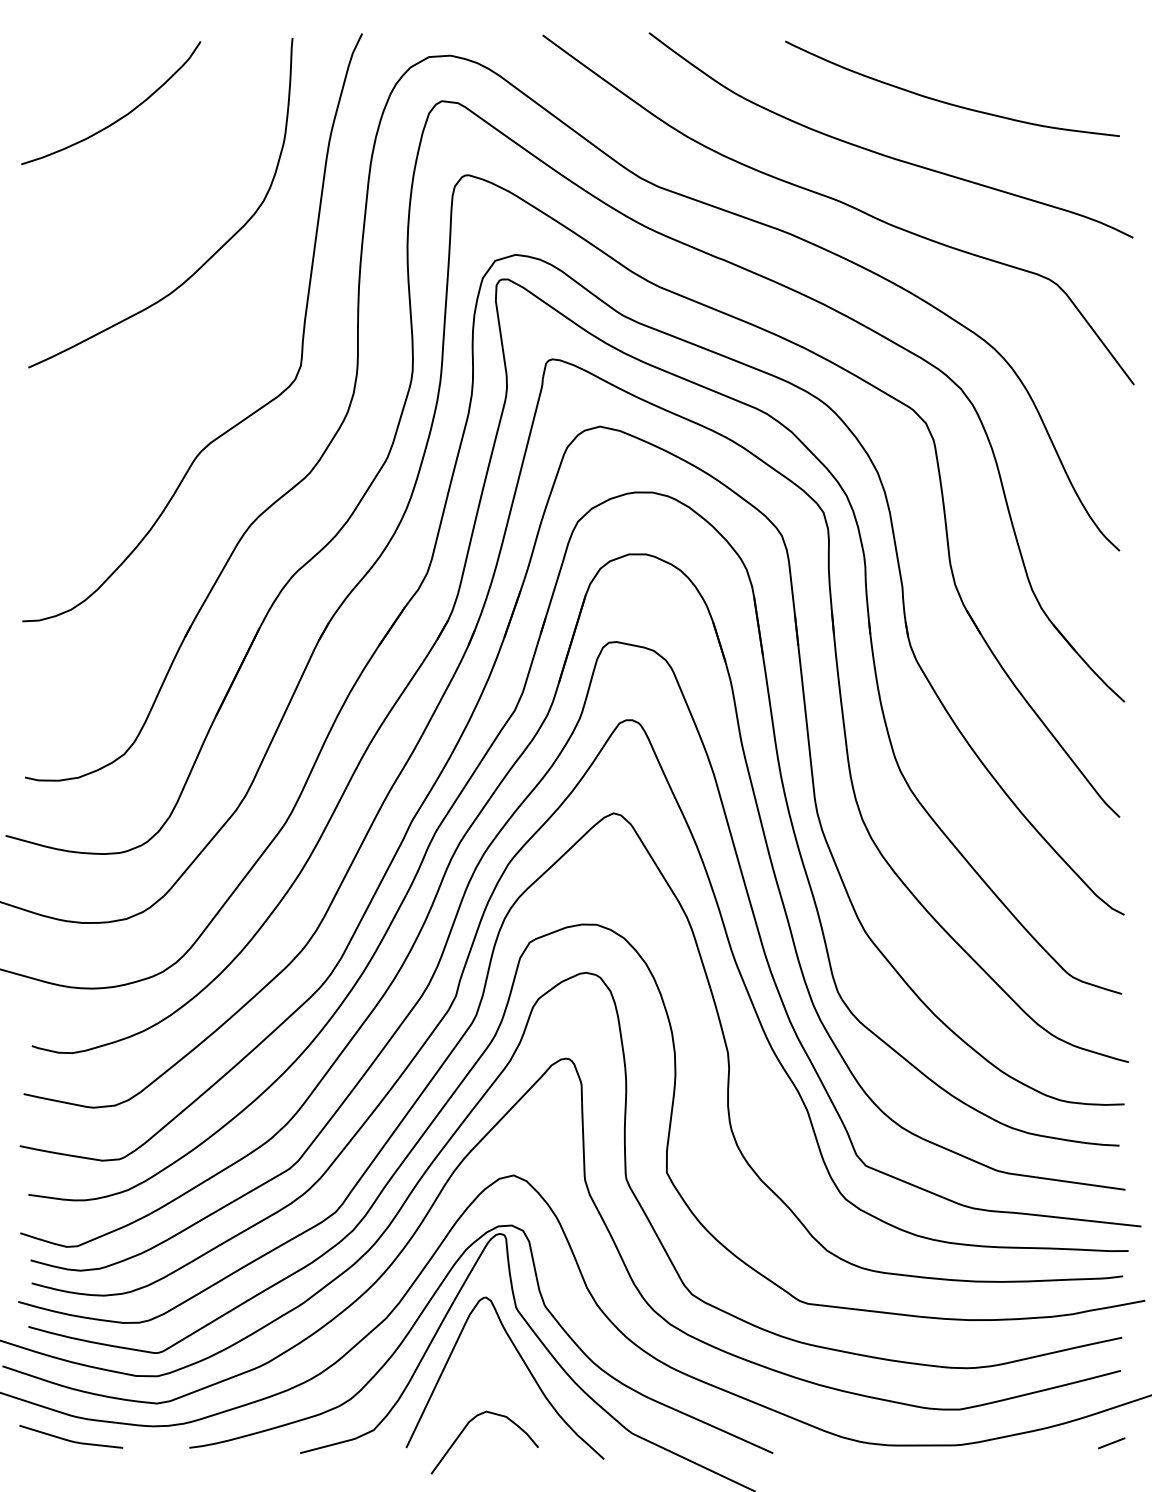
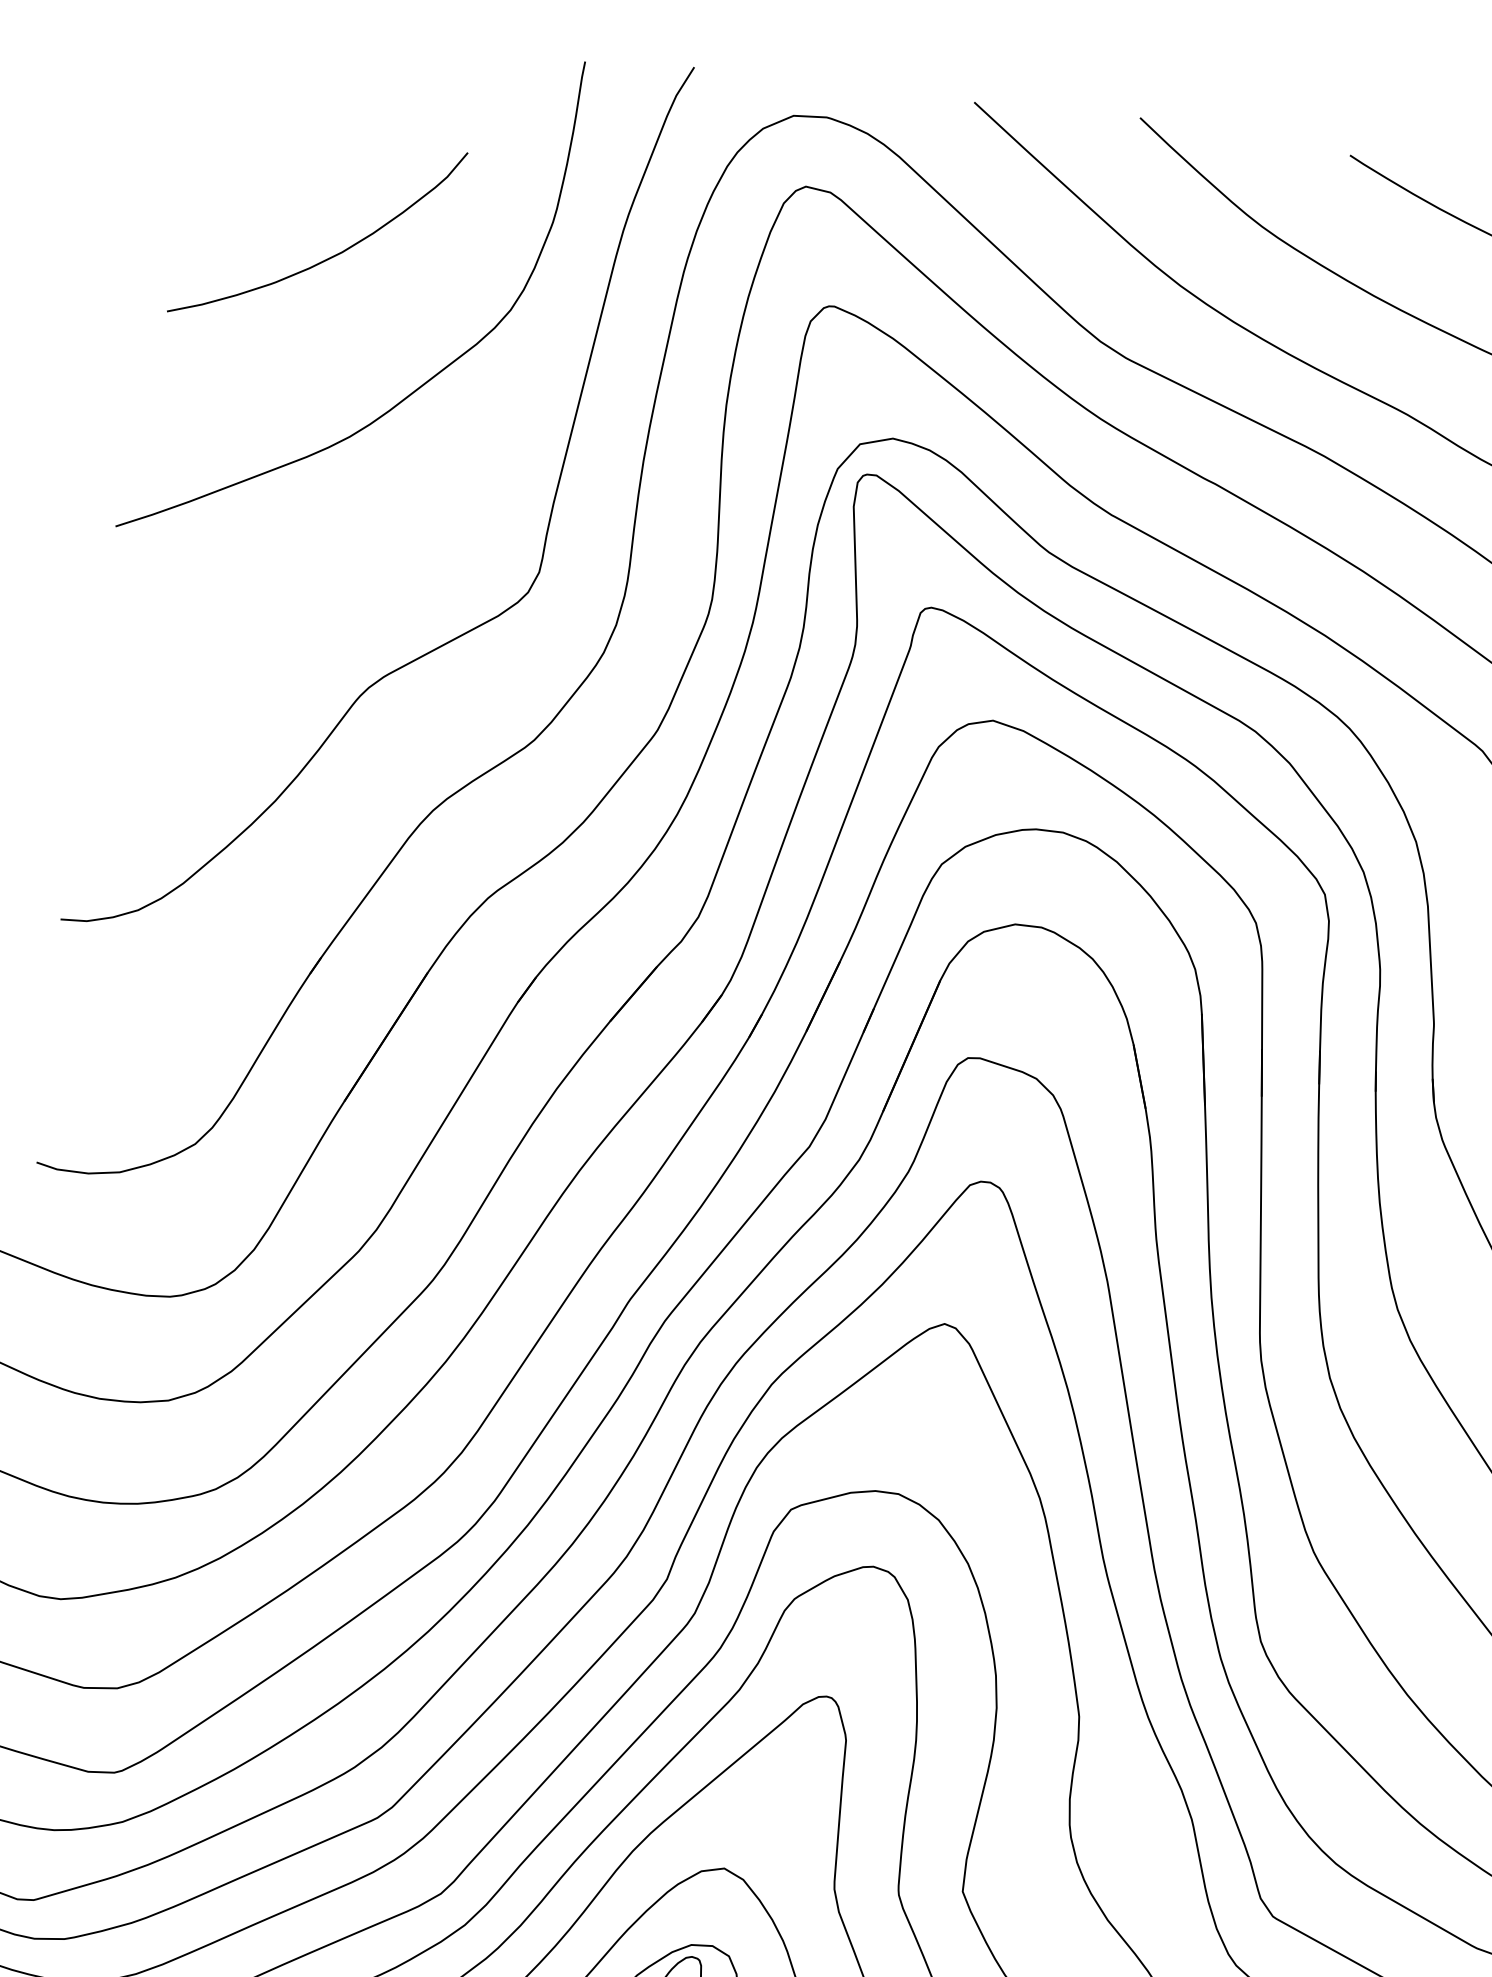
curve: (120, 117) -> (329, 256), moved

